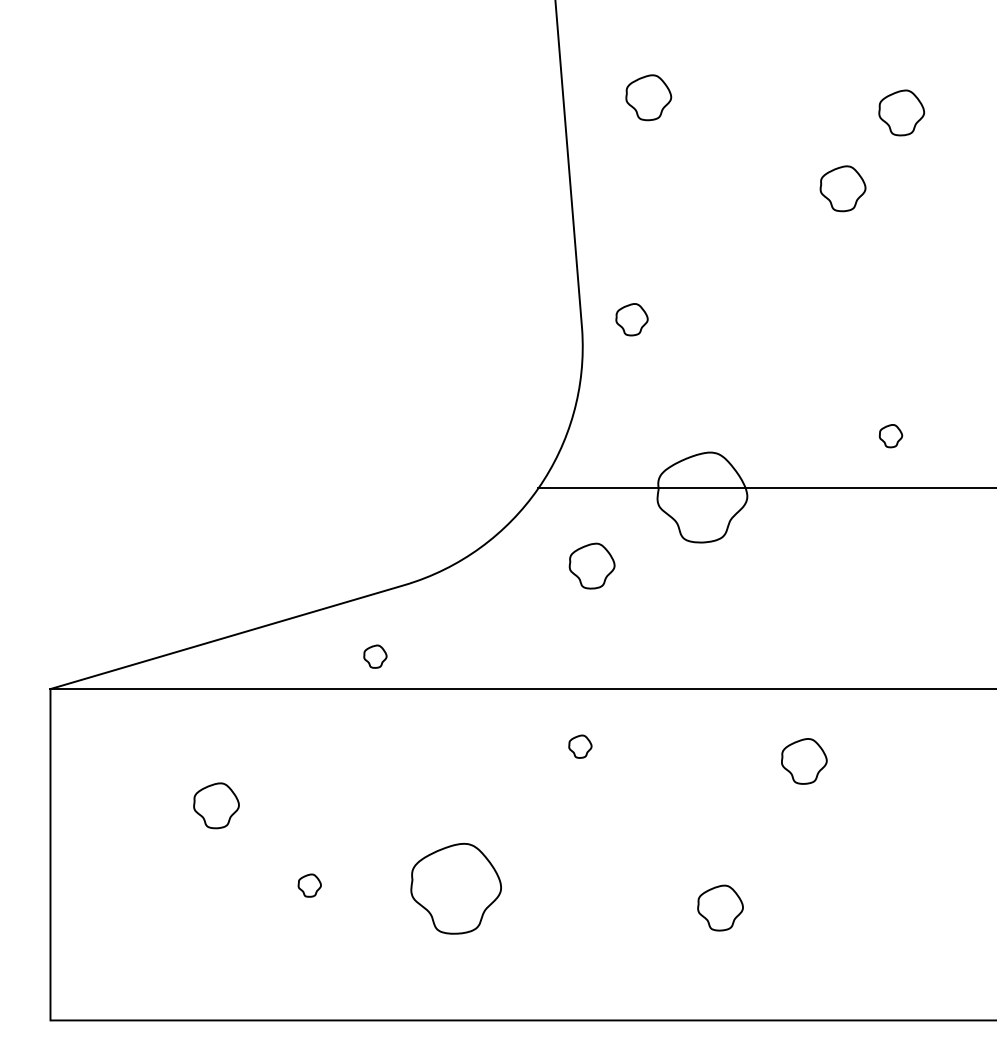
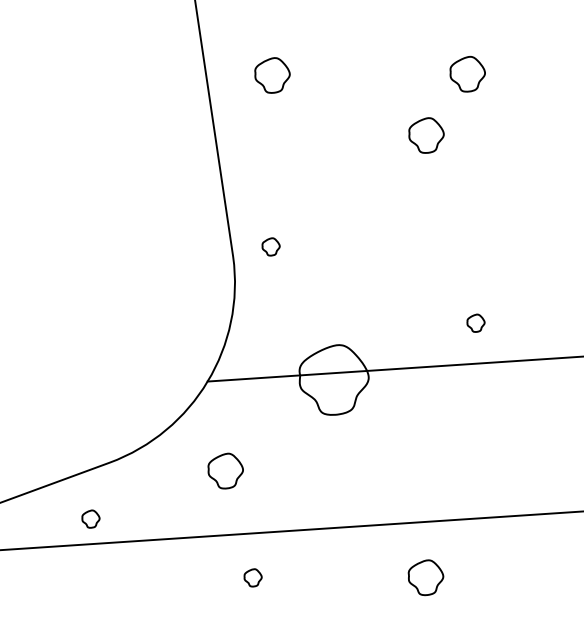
part: (632, 319) -> (271, 246), size x0.71
part: (591, 565) -> (225, 470), moved

